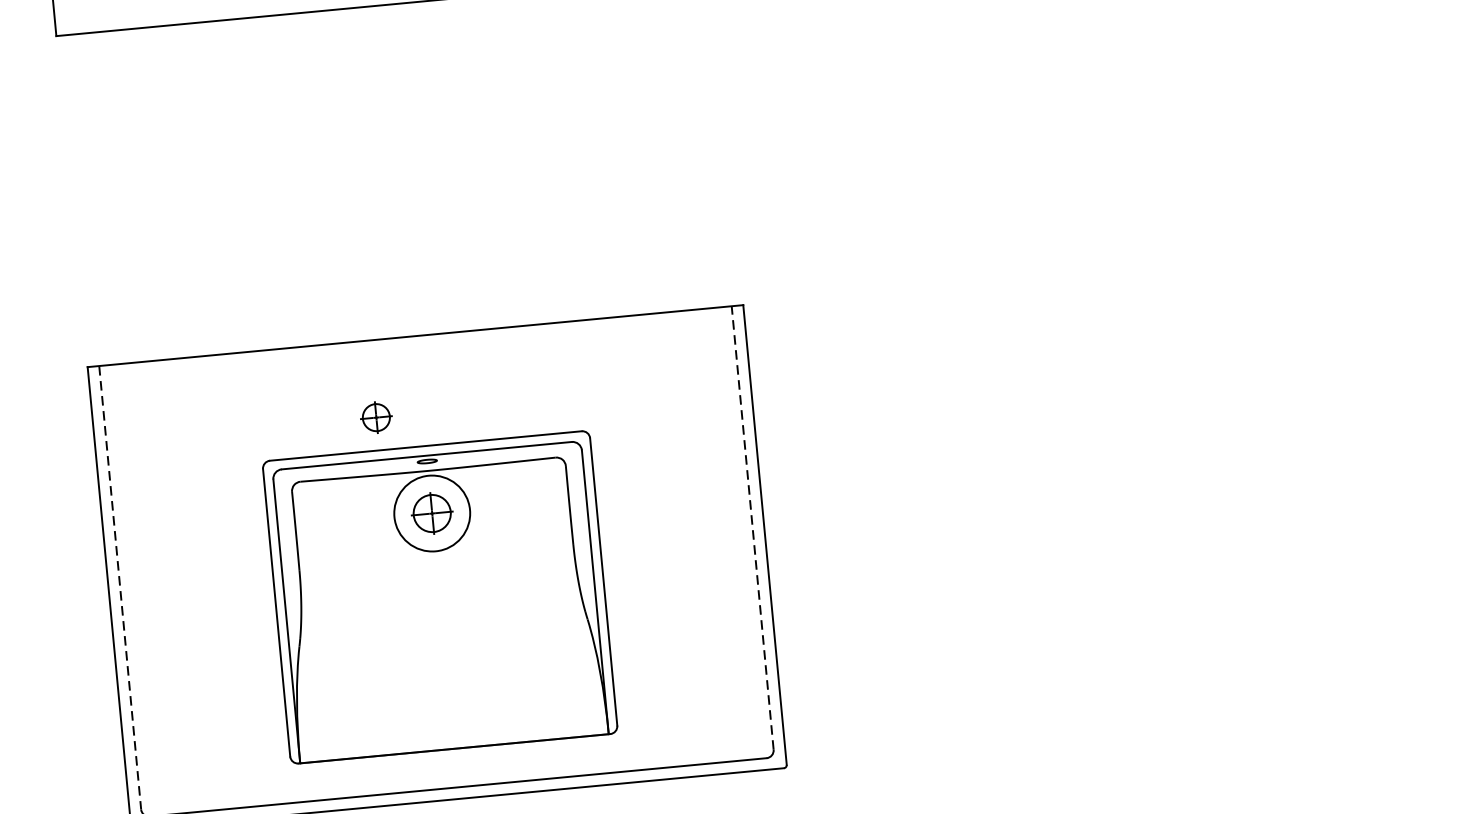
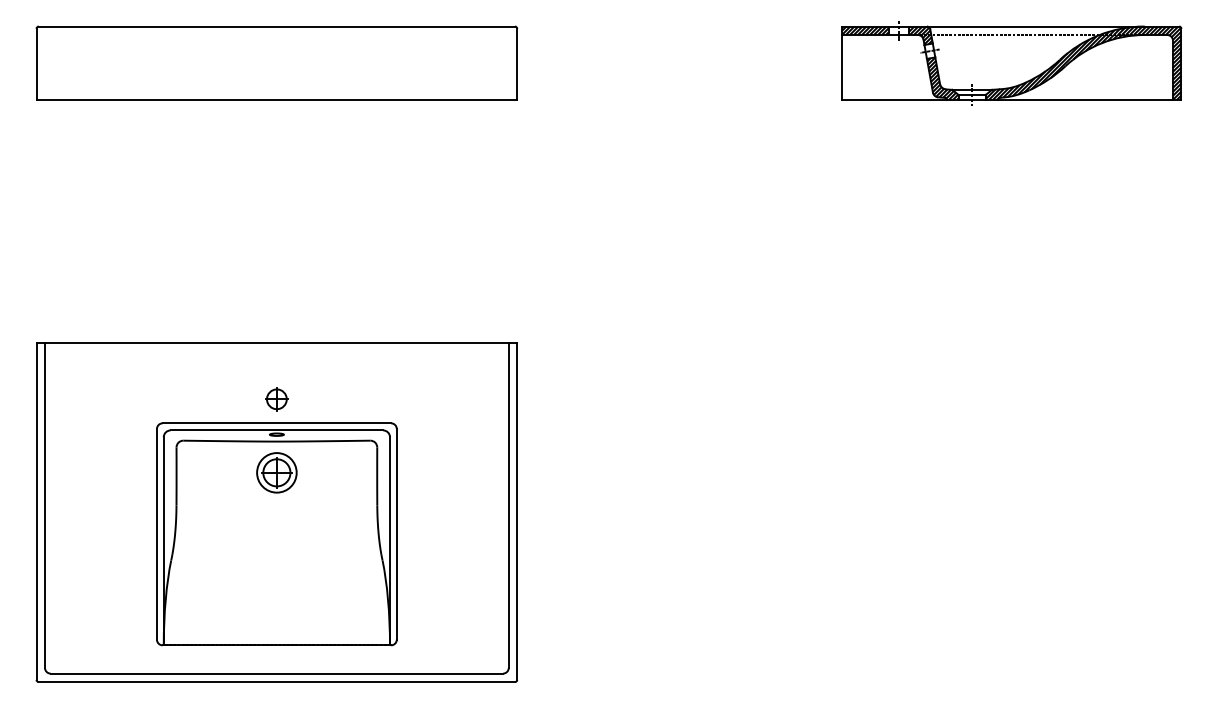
part: (375, 417) -> (276, 399), moved
circle: (431, 513) -> (276, 472), size x0.71
line: (752, 528) -> (508, 505), dashed -> solid
line: (120, 587) -> (45, 505), dashed -> solid

